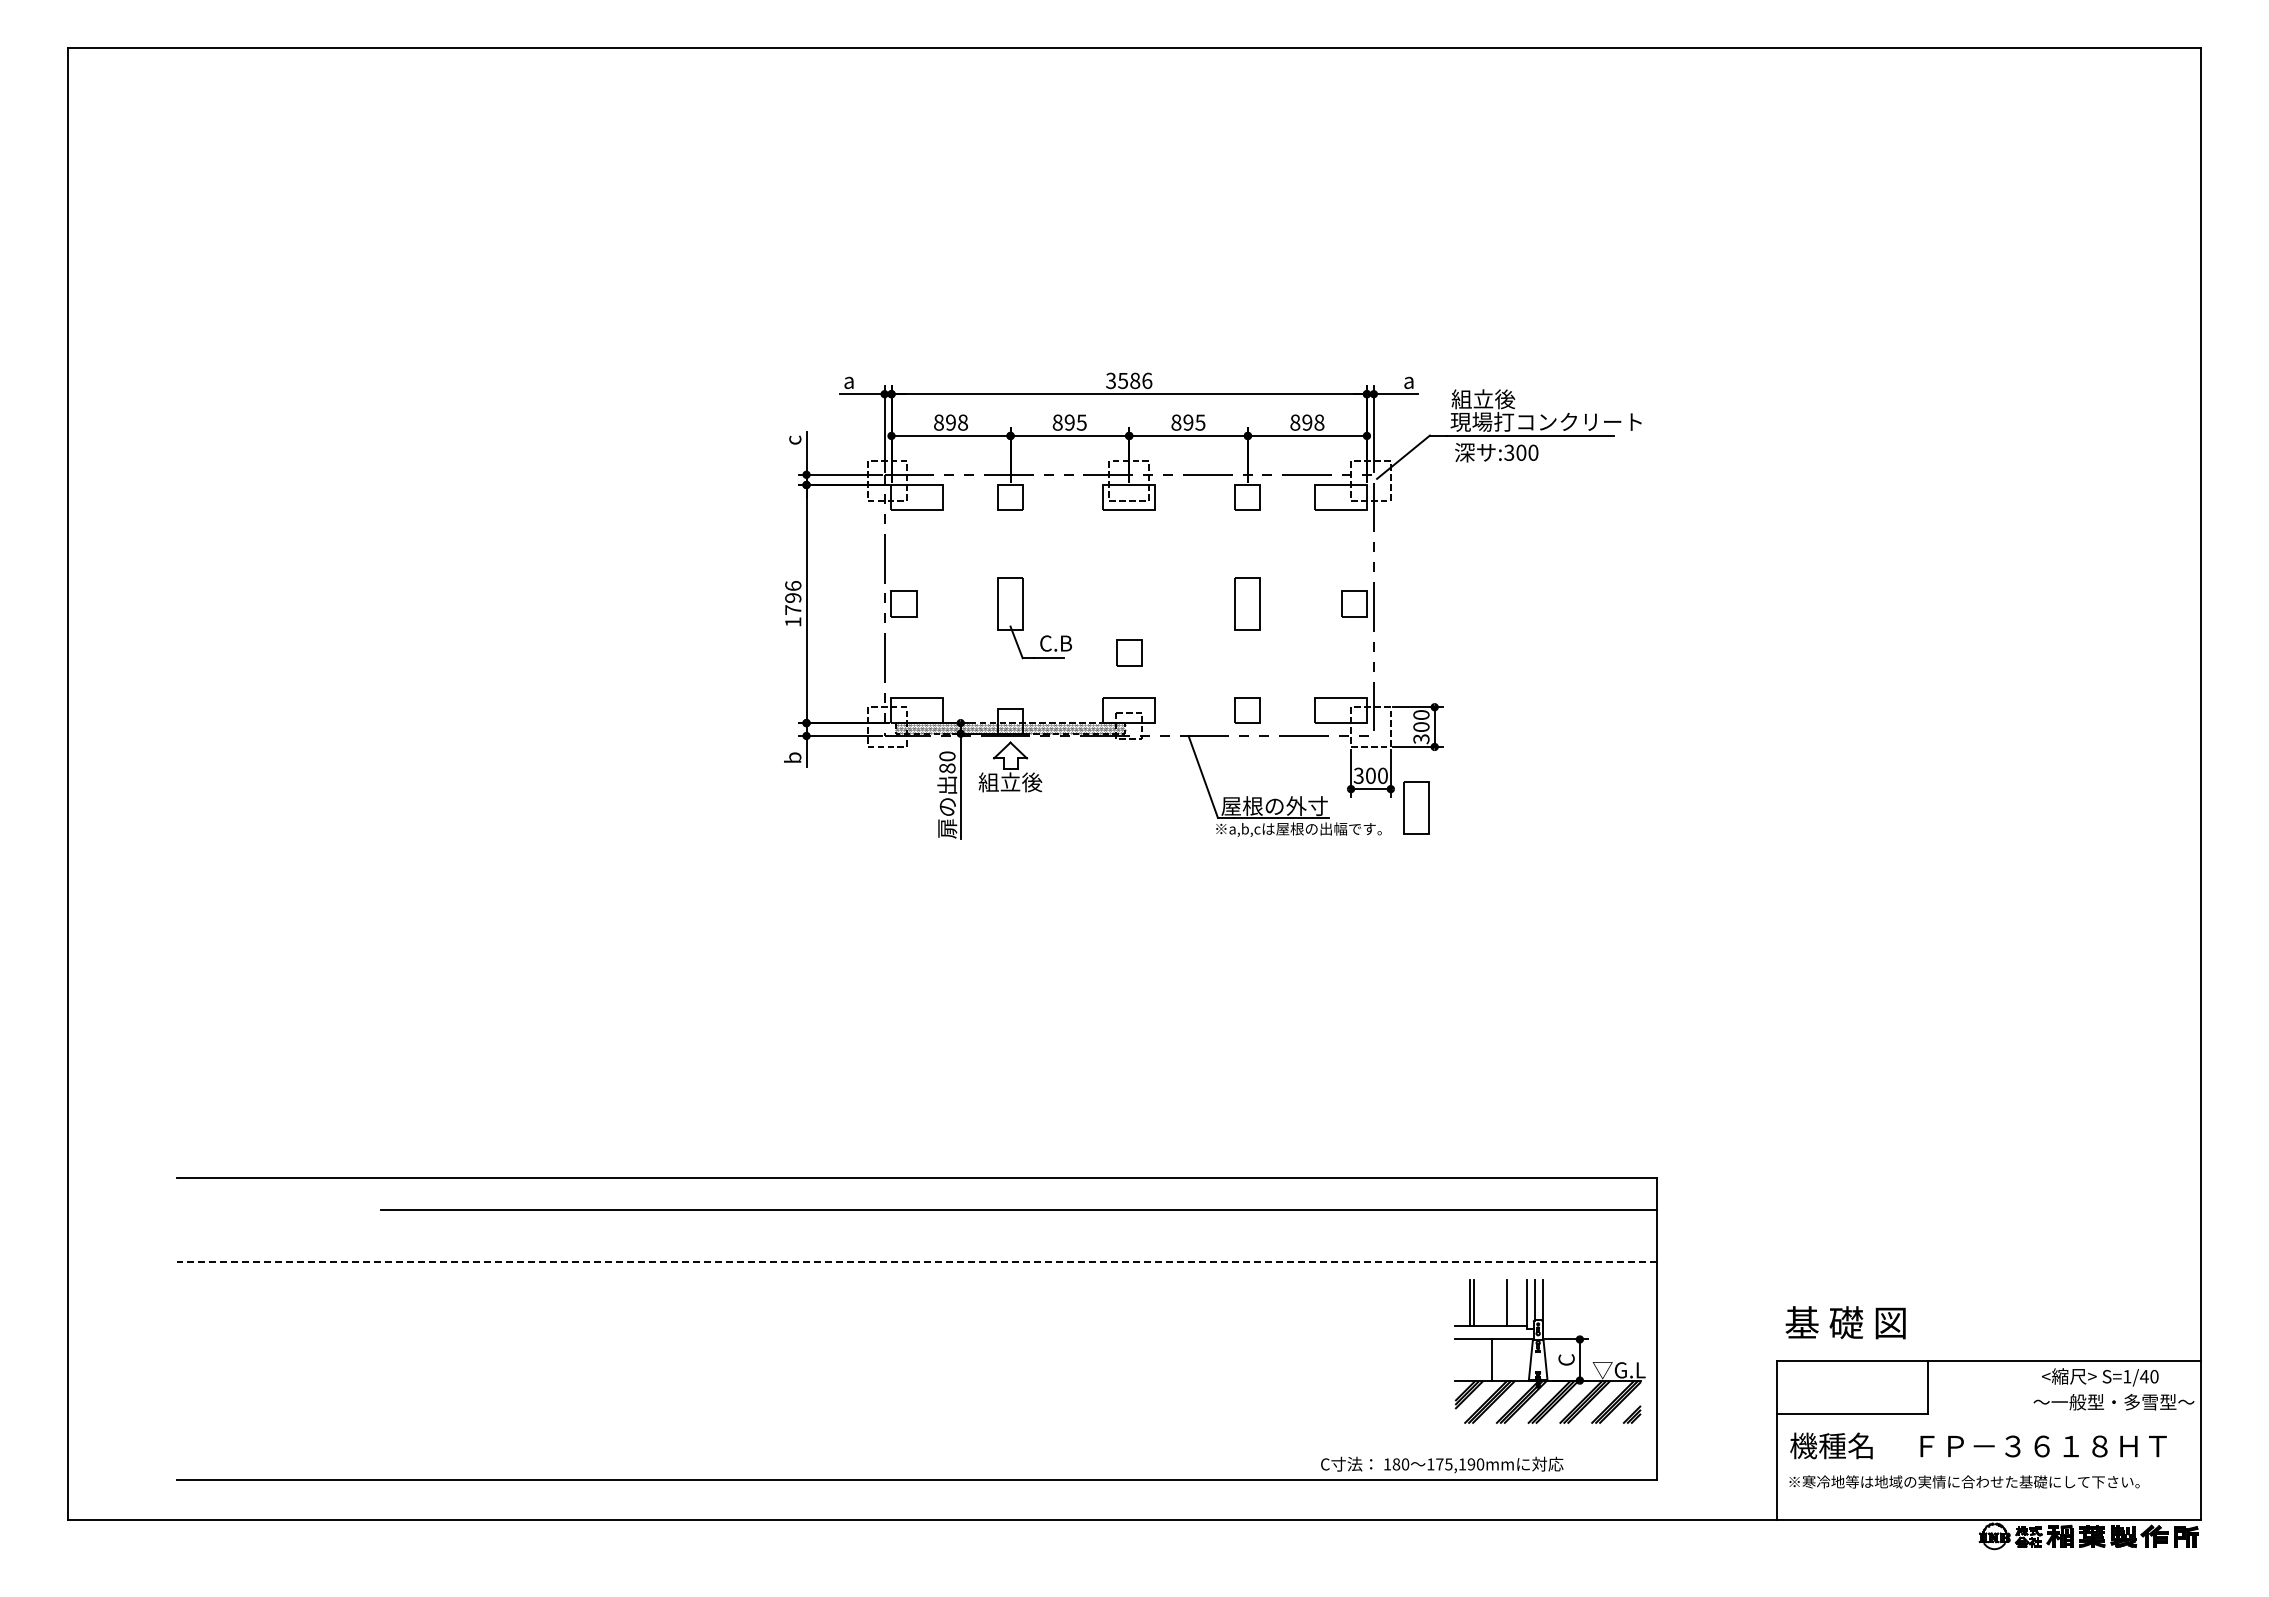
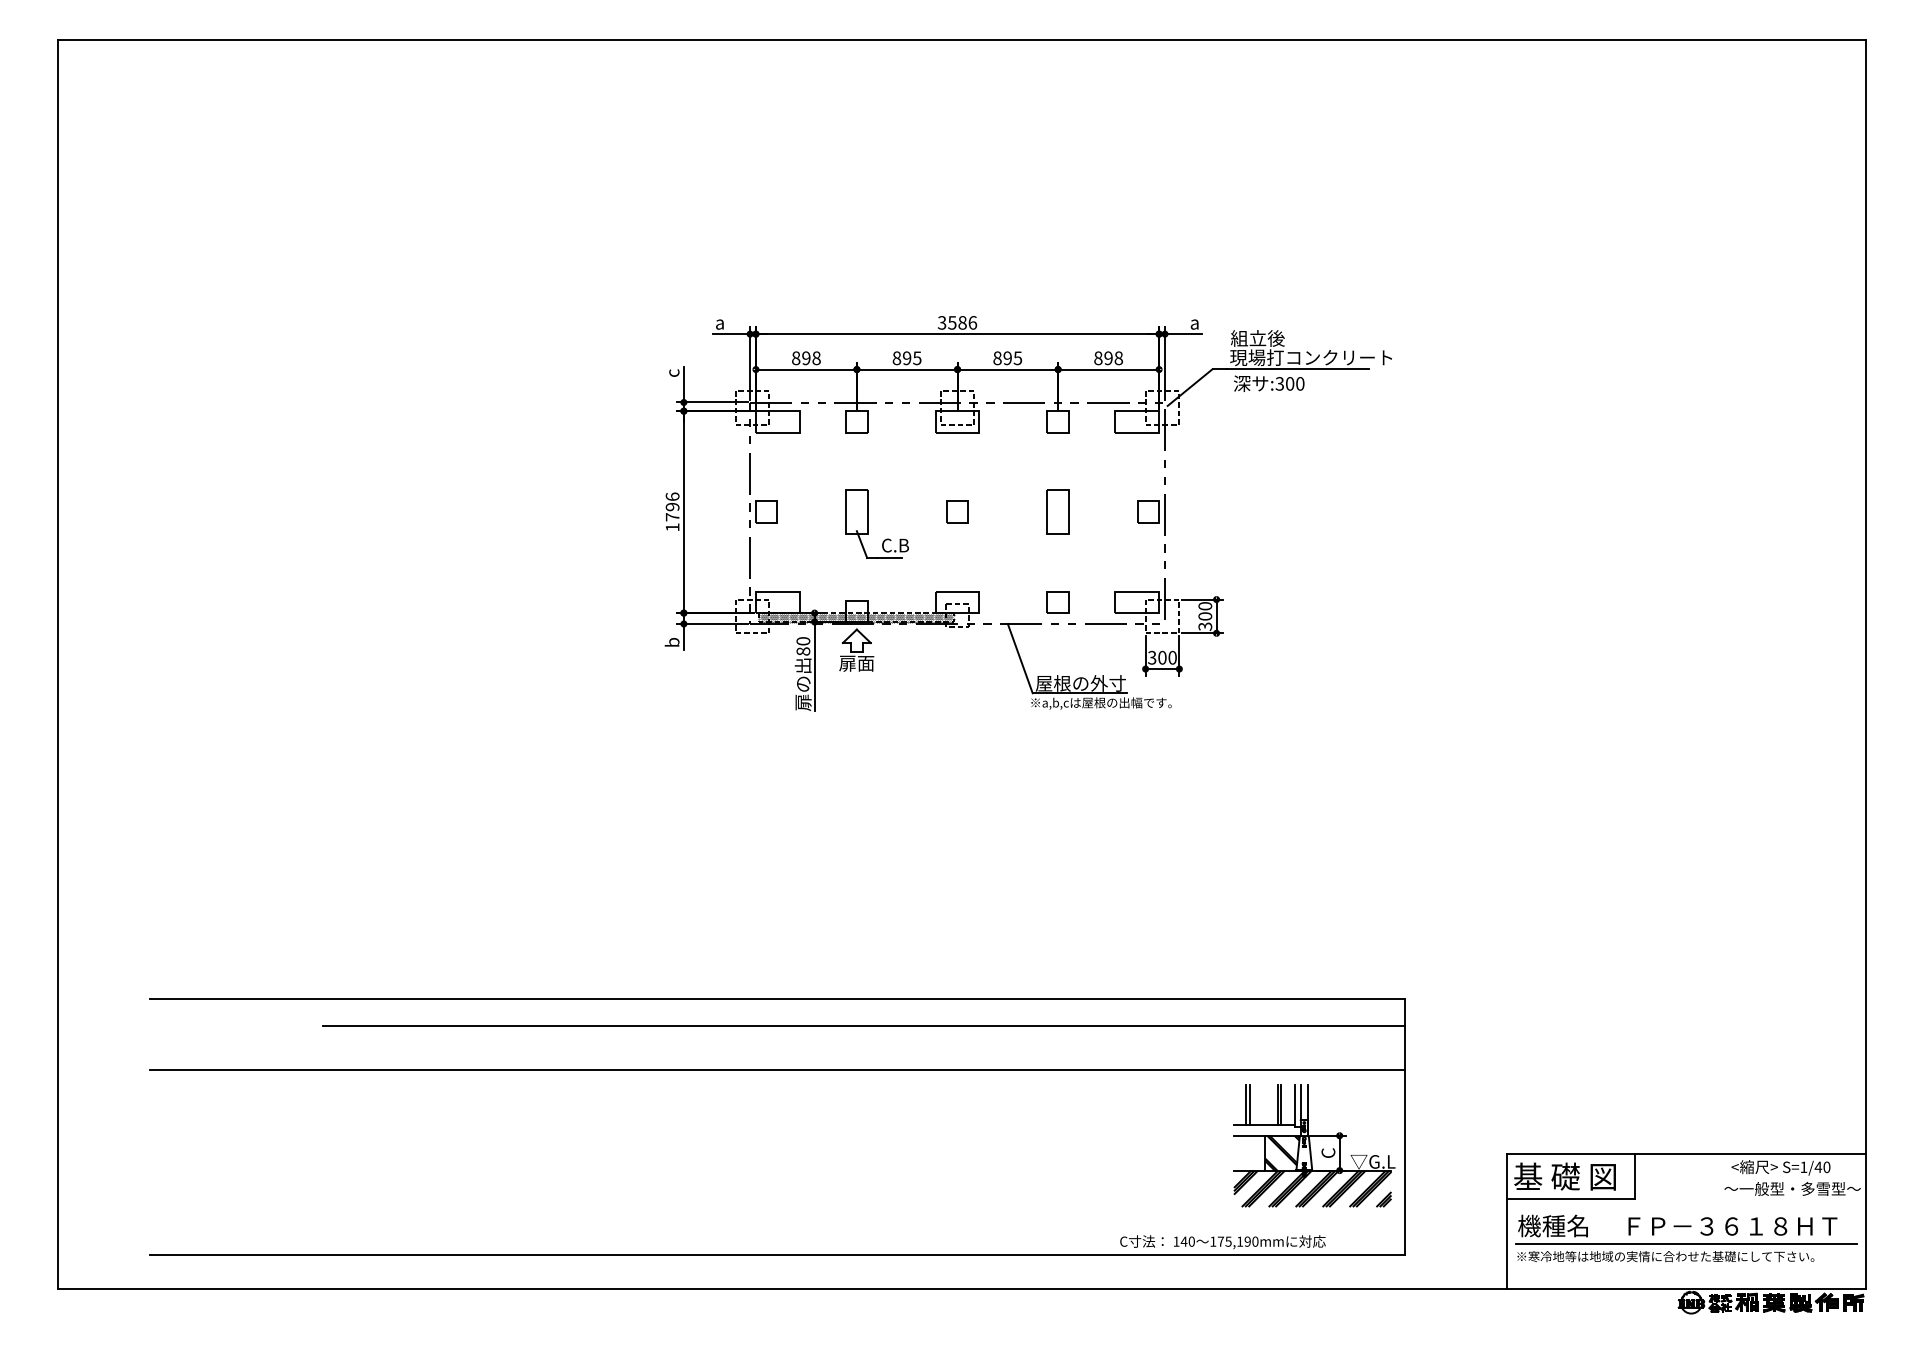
part: (1129, 652) -> (957, 511), moved
text: (1010, 782) -> (856, 663), 組立後 -> 扉面
part: (1416, 807) -> (1201, 684), removed
line: (917, 1261) -> (777, 1069), dashed -> solid
line: (1510, 1303) -> (1280, 1105), added
text: (1845, 1322) -> (1564, 1176), moved
hatch: (1512, 1359) -> (1282, 1152), added
text: (1396, 1464) -> (1184, 1241), 180 -> 140
line: (1988, 1467) -> (1686, 1244), added

